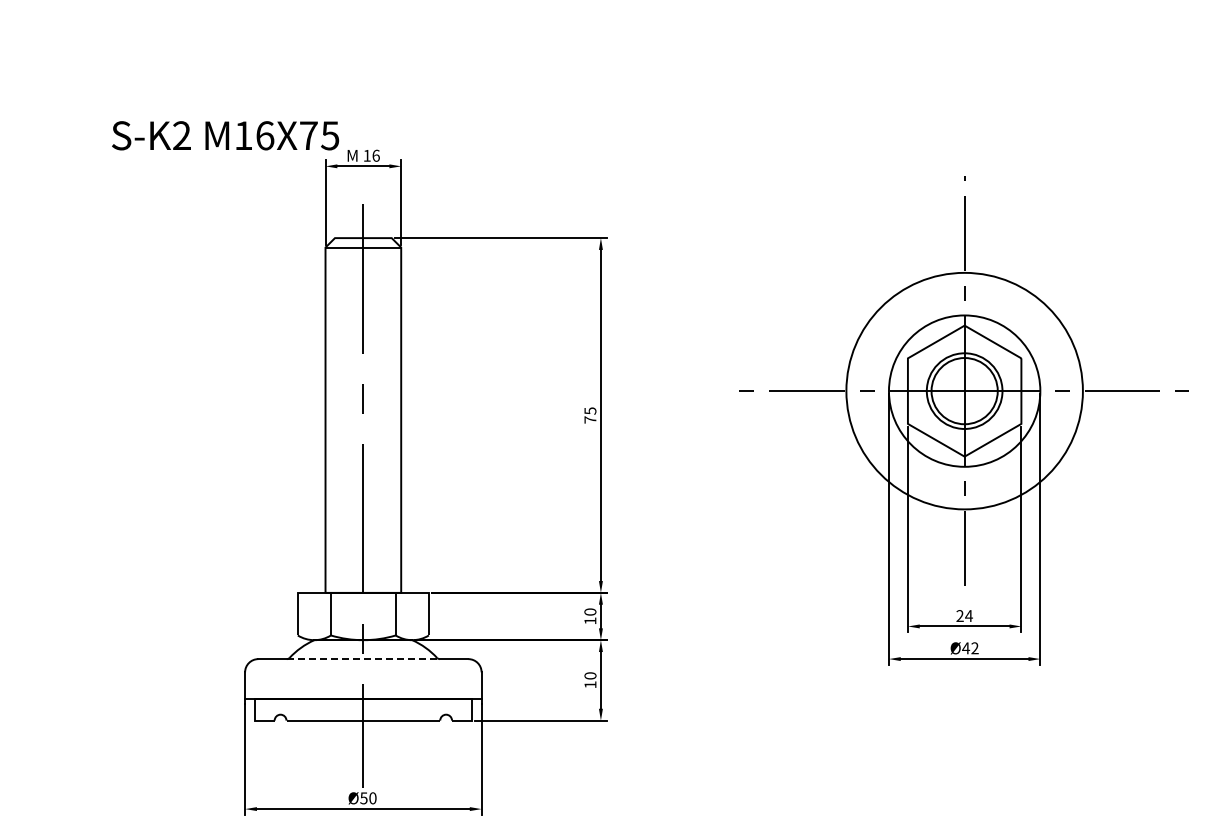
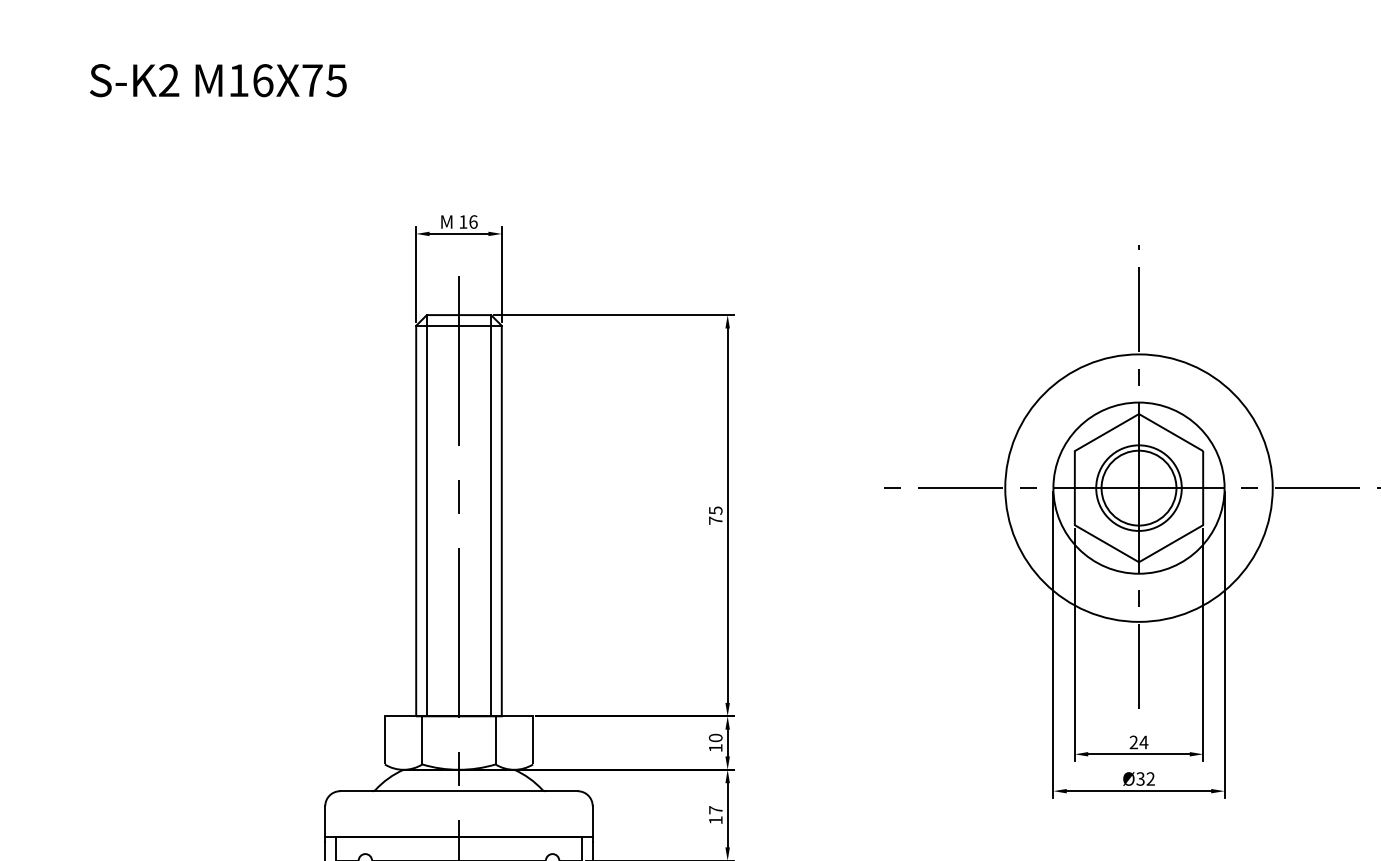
text: (225, 135) -> (218, 80), moved
line: (334, 415) -> (426, 515), added
line: (391, 415) -> (490, 515), added
text: (966, 648) -> (1141, 779), Ø42 -> Ø32
line: (363, 659) -> (459, 791), dashed -> solid
text: (590, 675) -> (715, 809), 10 -> 17

